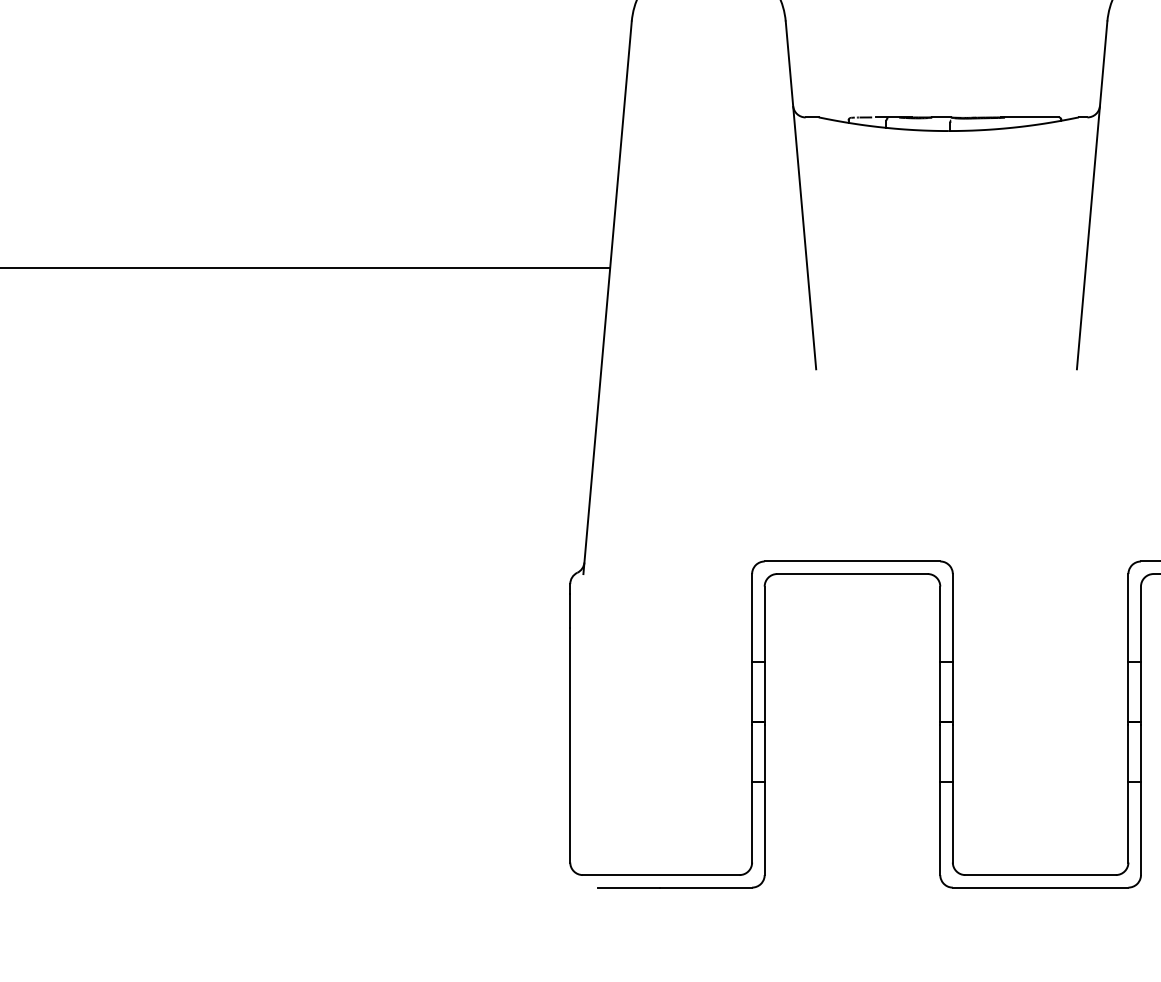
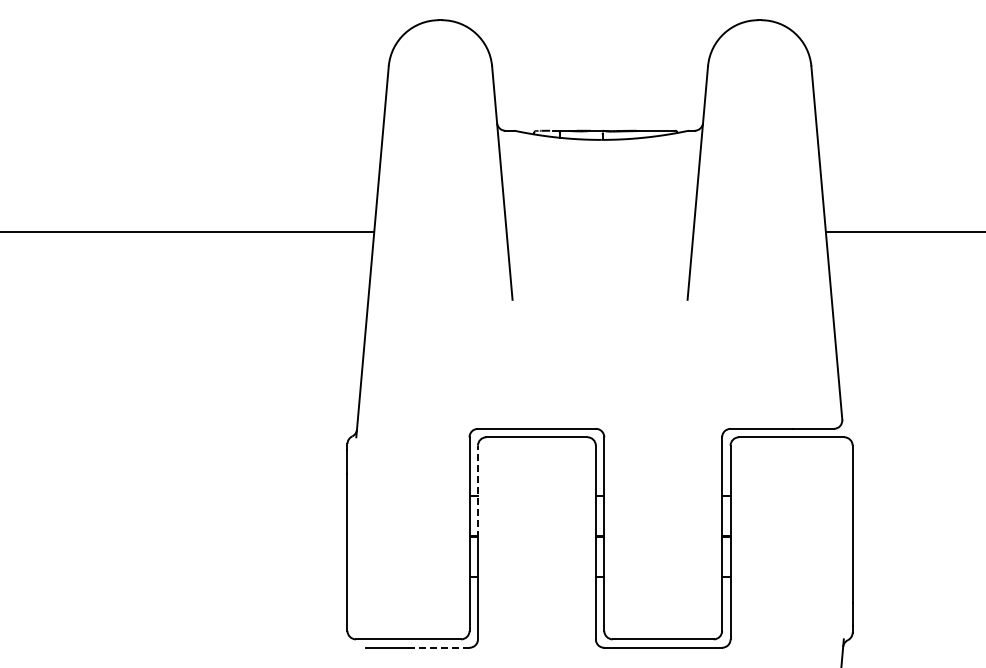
line: (763, 654) -> (477, 491), solid -> dashed
line: (705, 887) -> (438, 647), solid -> dashed

